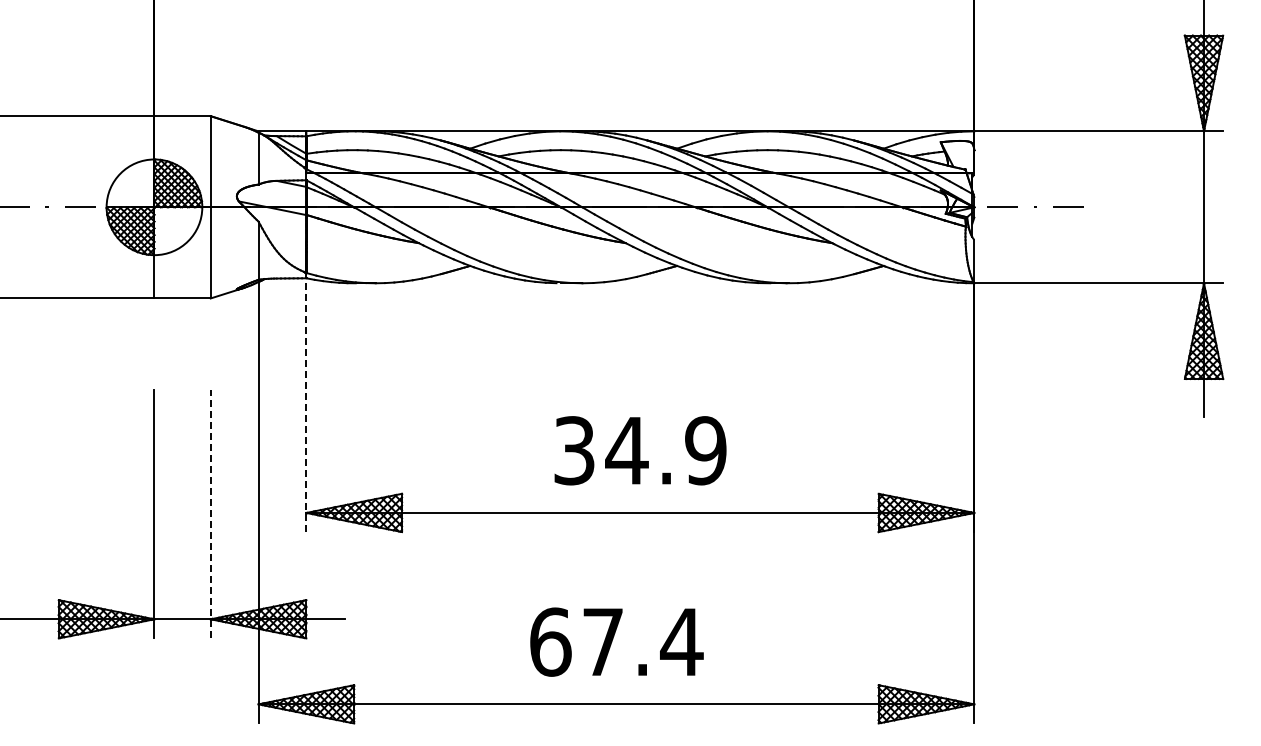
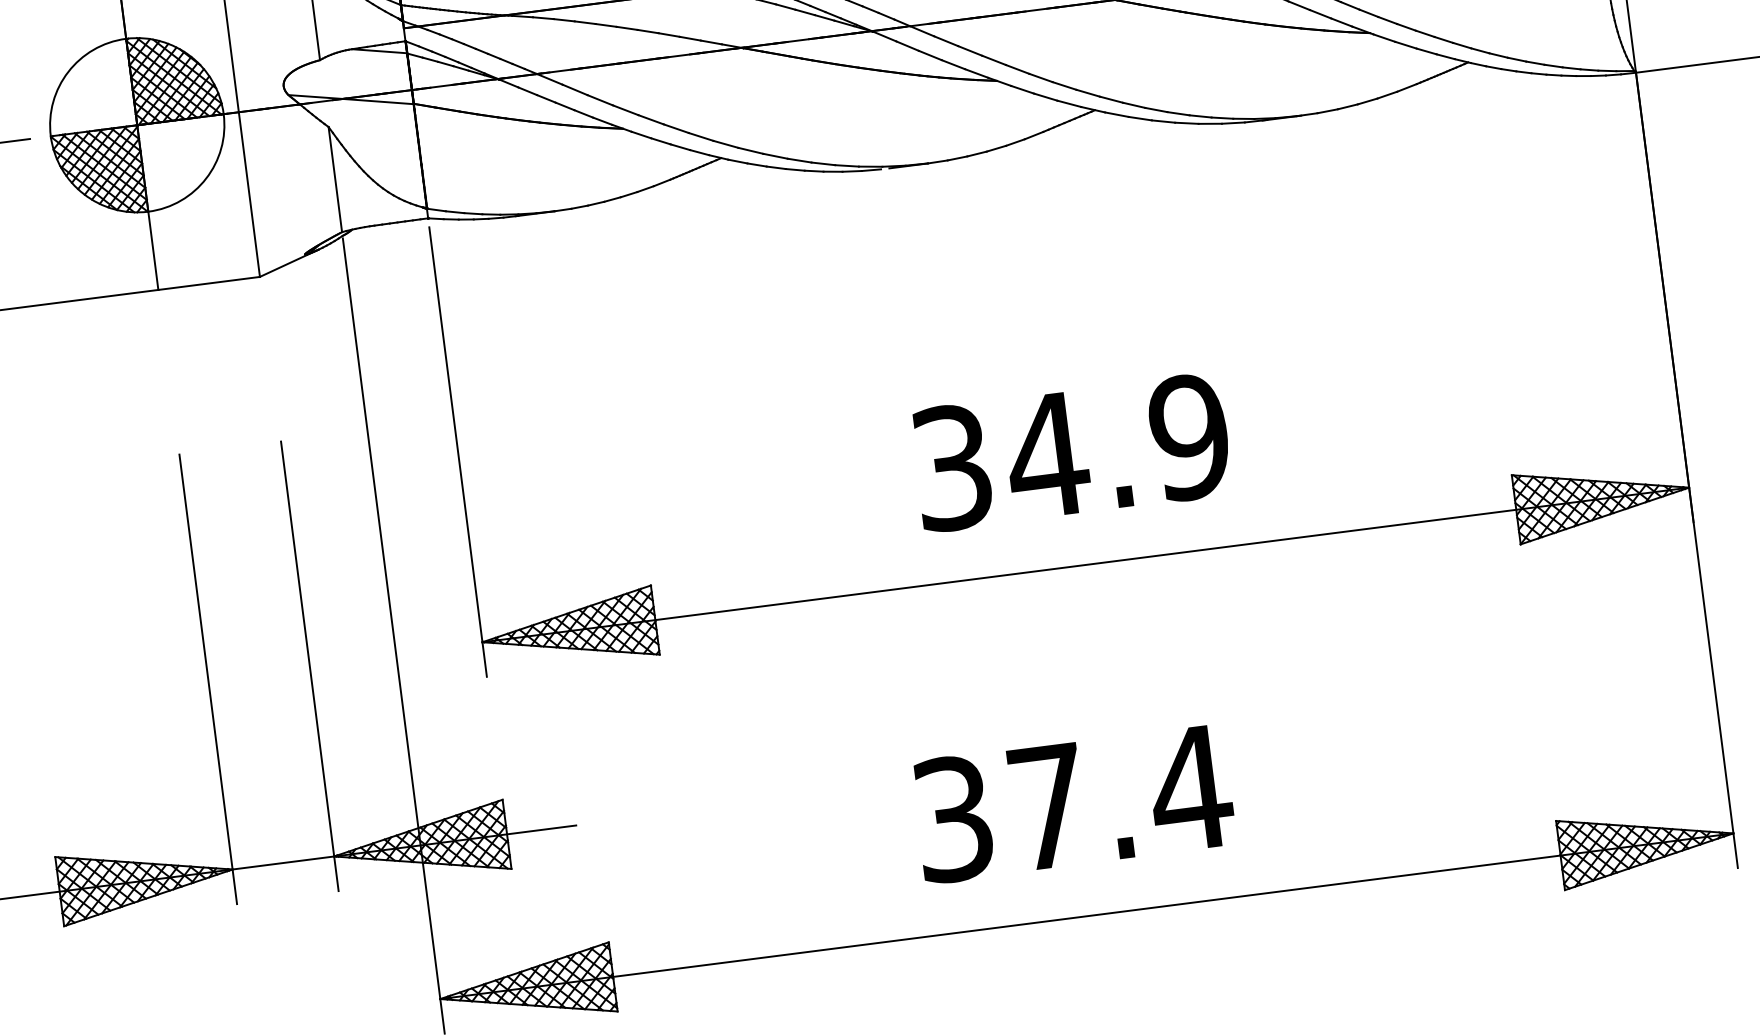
line: (306, 408) -> (458, 453), dashed -> solid
line: (210, 513) -> (309, 665), dashed -> solid
text: (550, 641) -> (953, 817), 67.4 -> 37.4

